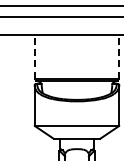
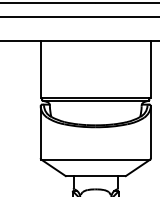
line: (34, 56) -> (40, 68), dashed -> solid
line: (119, 56) -> (151, 68), dashed -> solid

